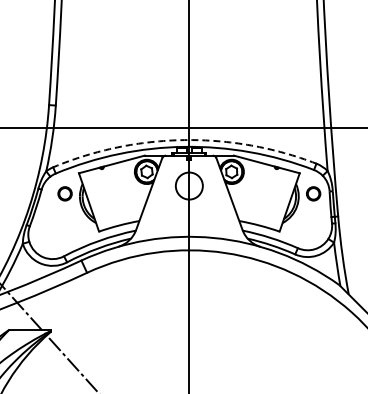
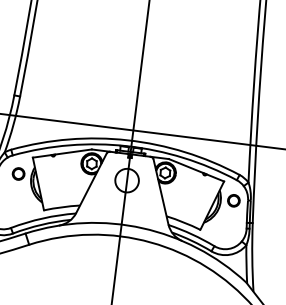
arc: (184, 140) -> (127, 140), dashed -> solid

